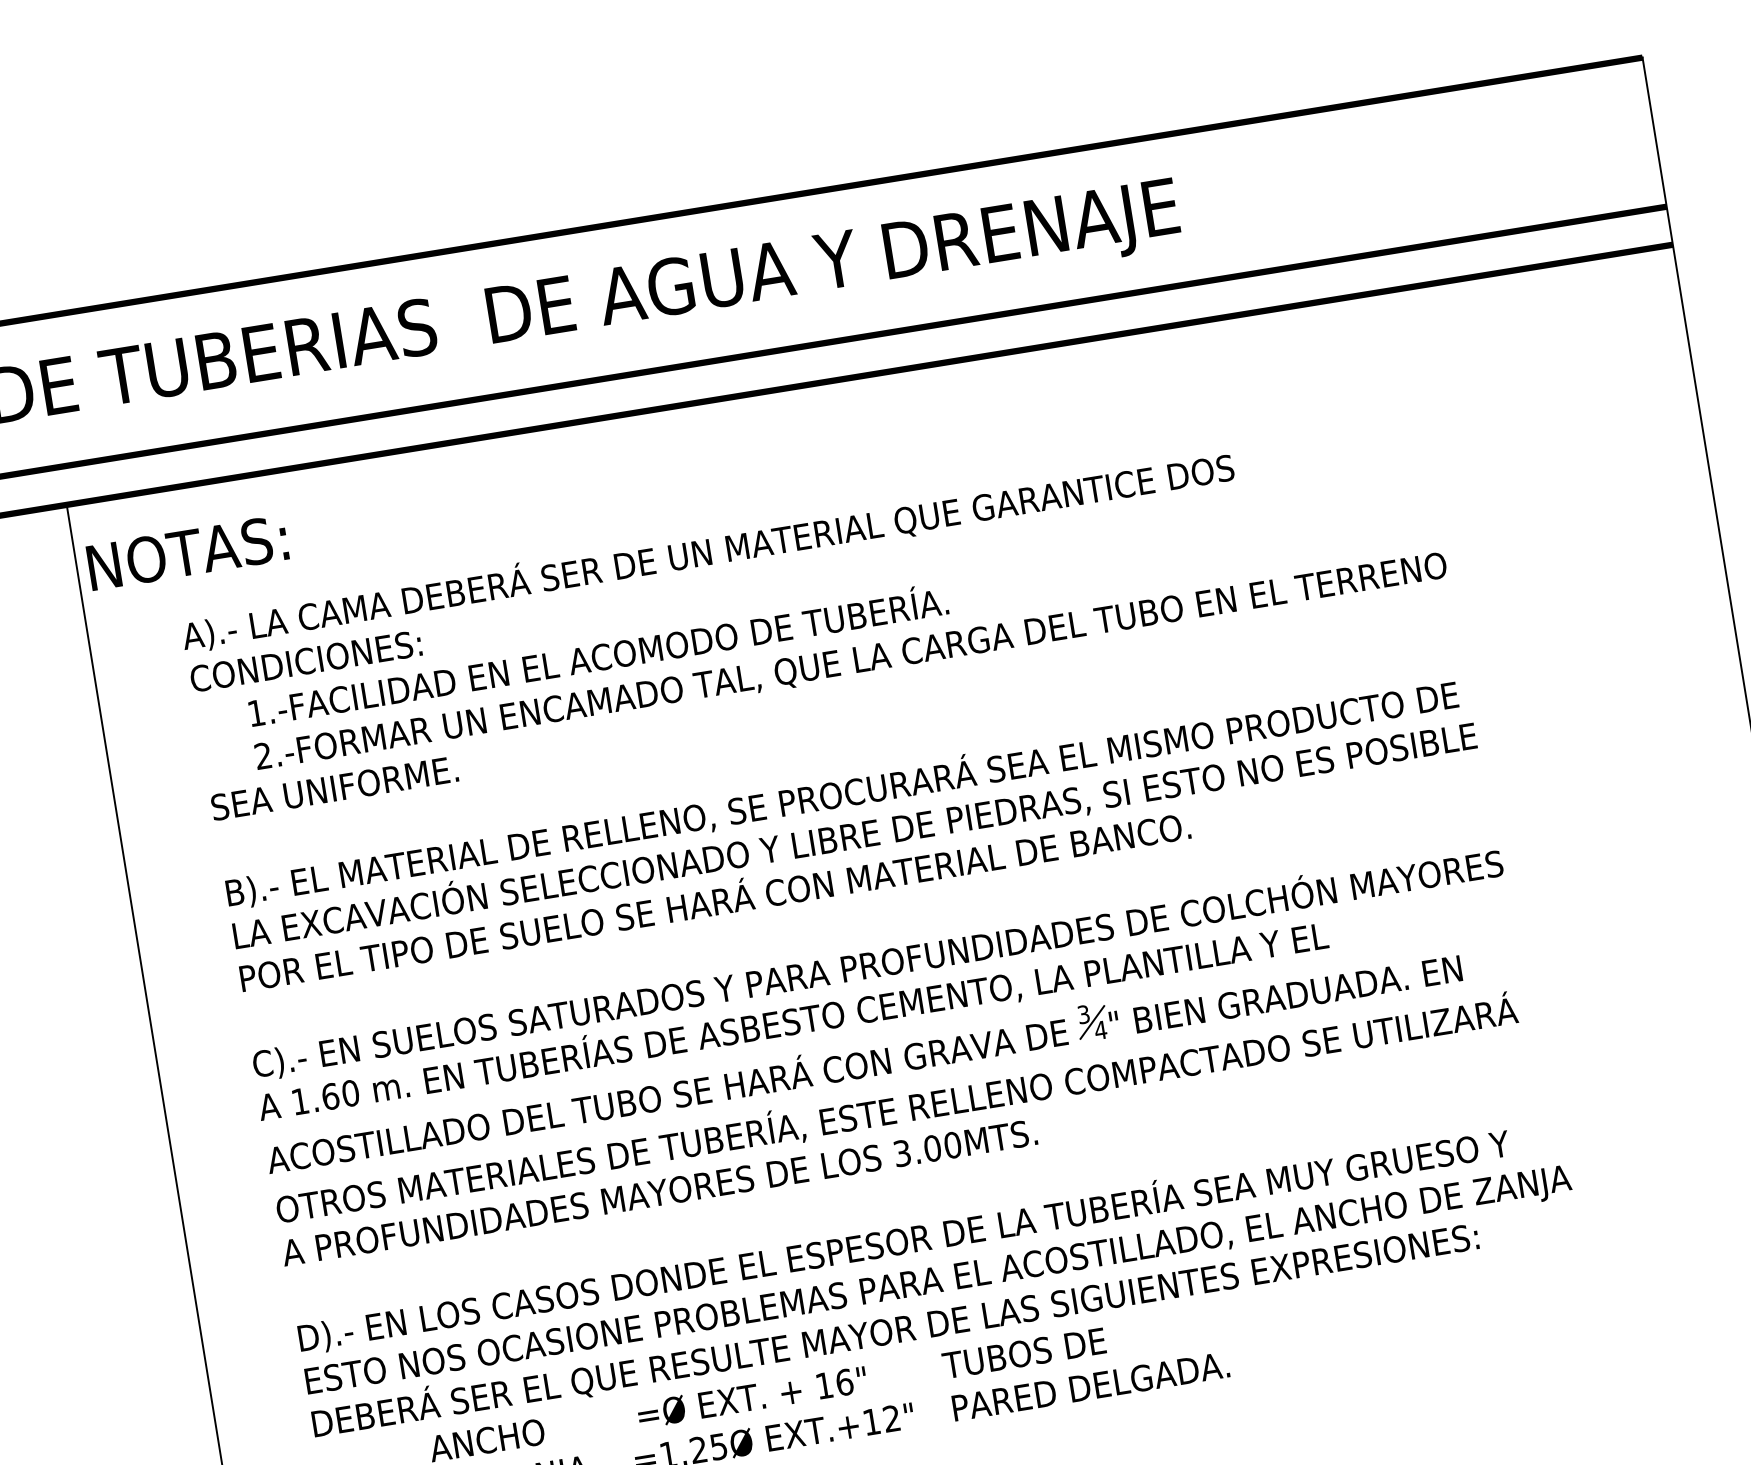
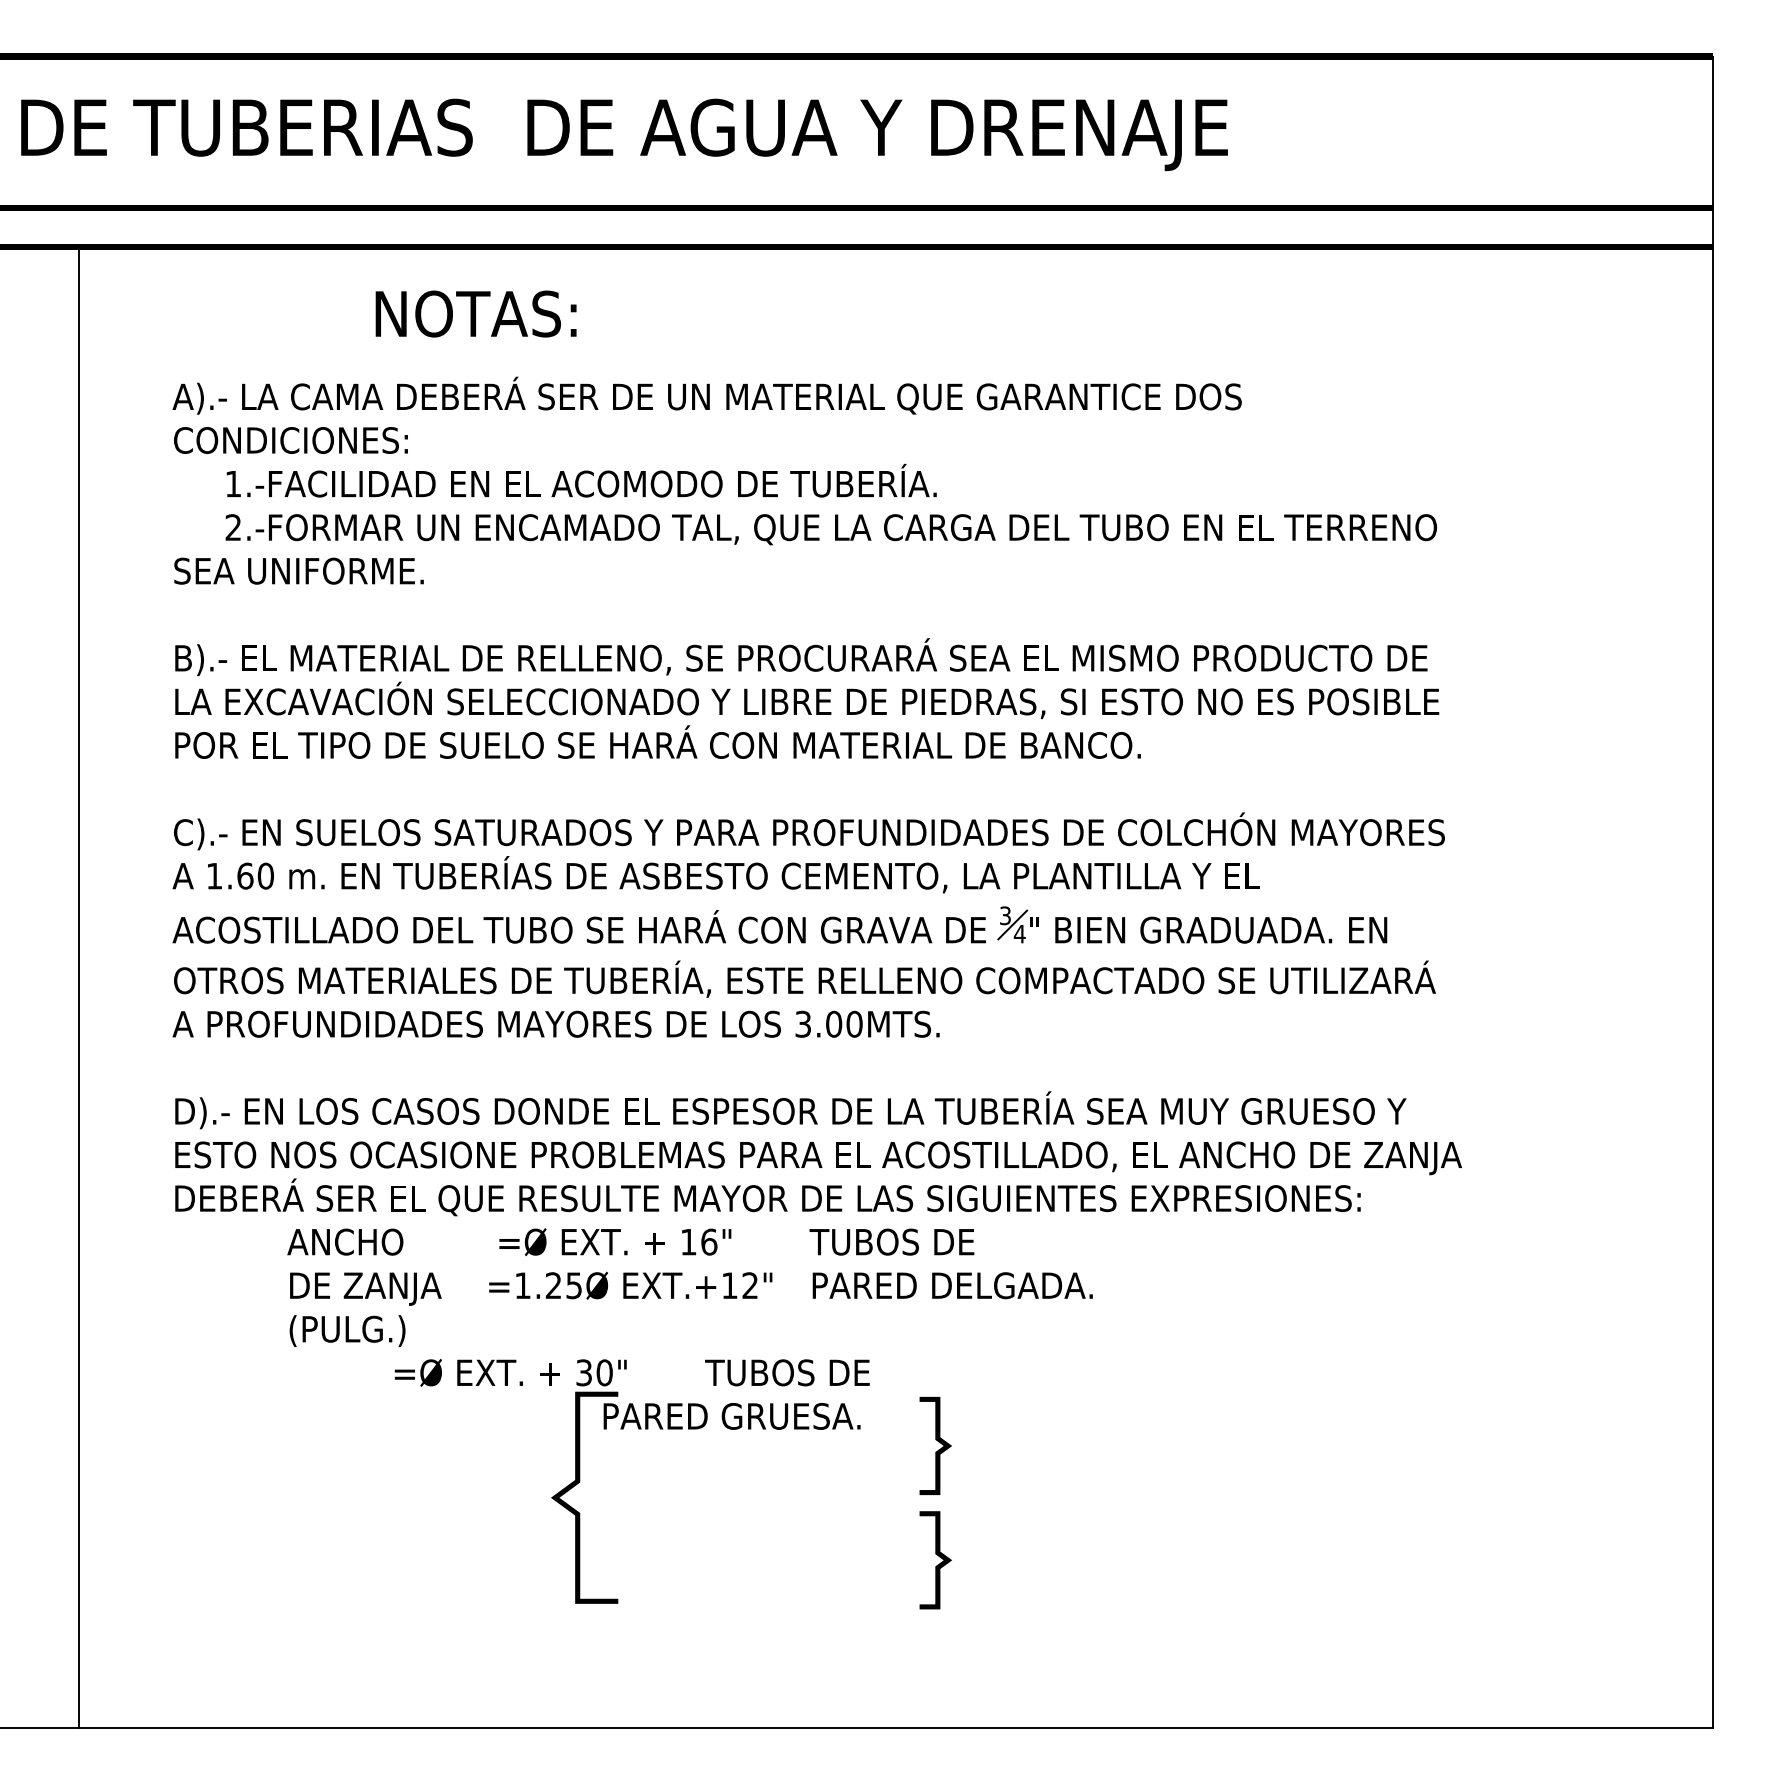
text: (187, 552) -> (475, 313), moved

